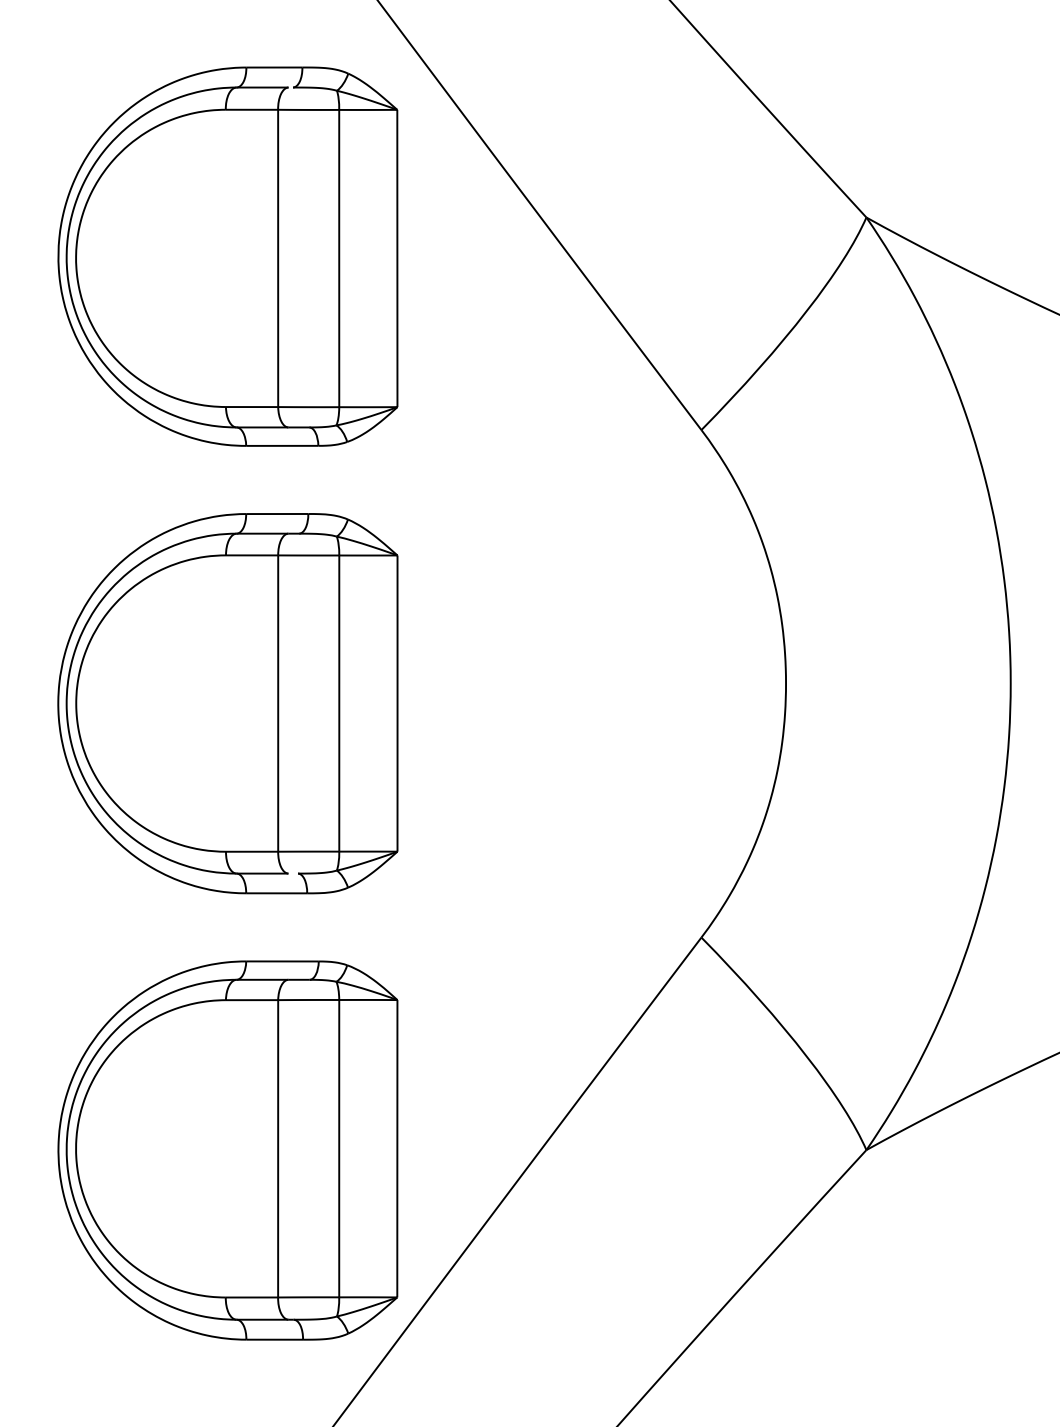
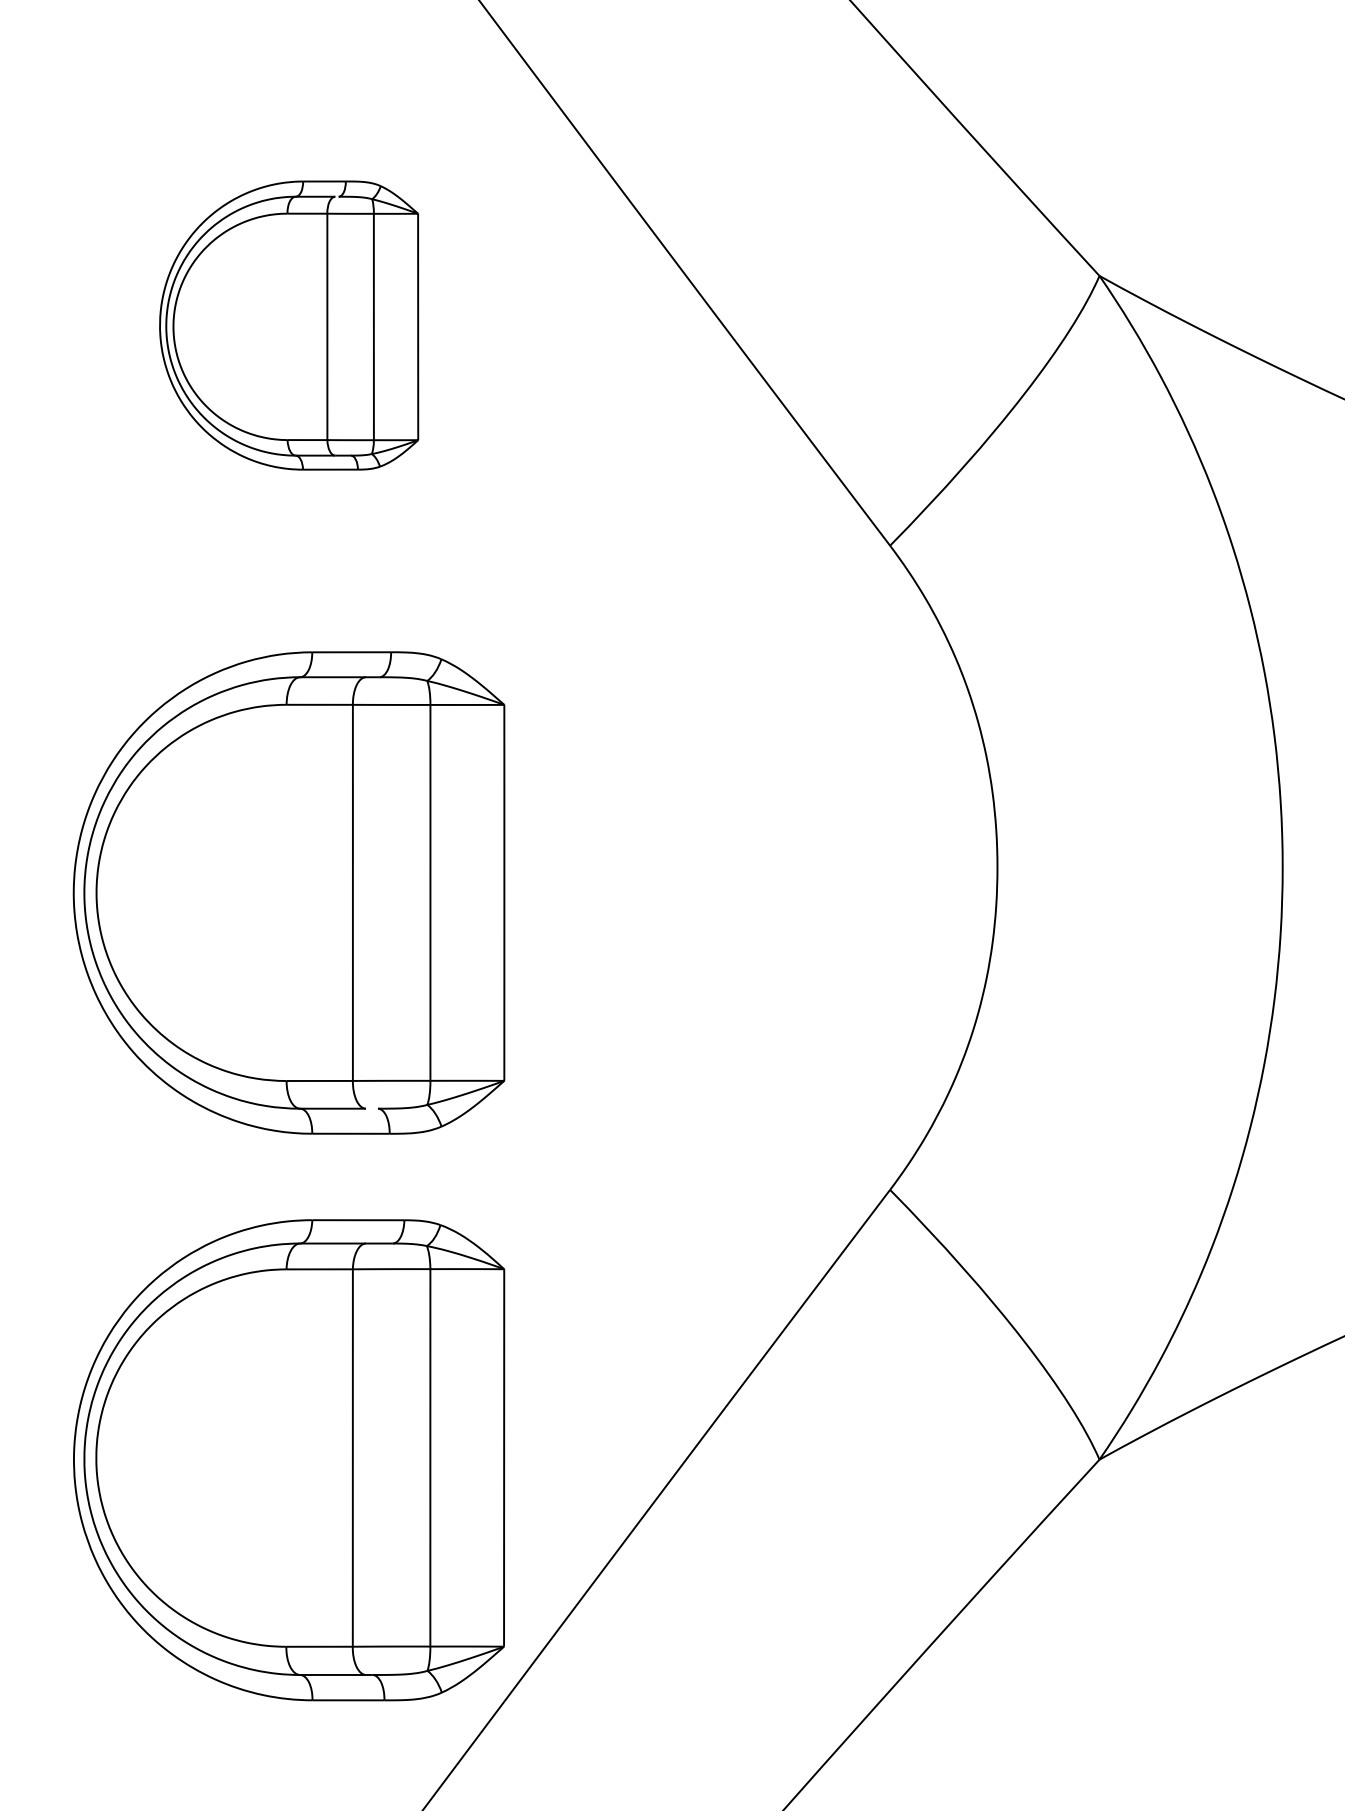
part: (227, 256) -> (288, 325), size x0.6

